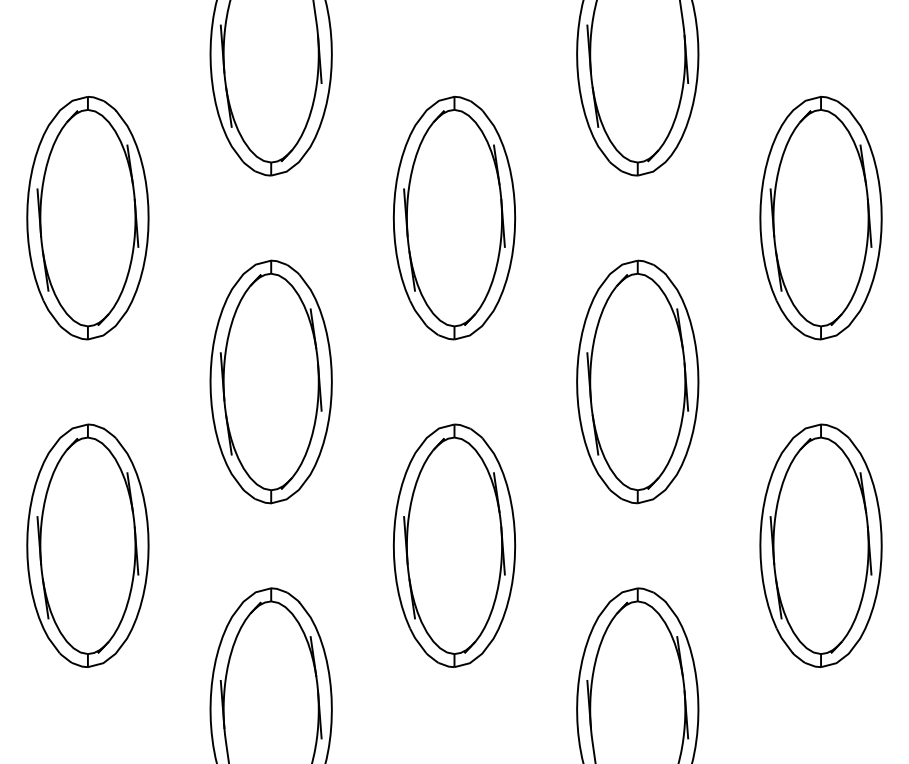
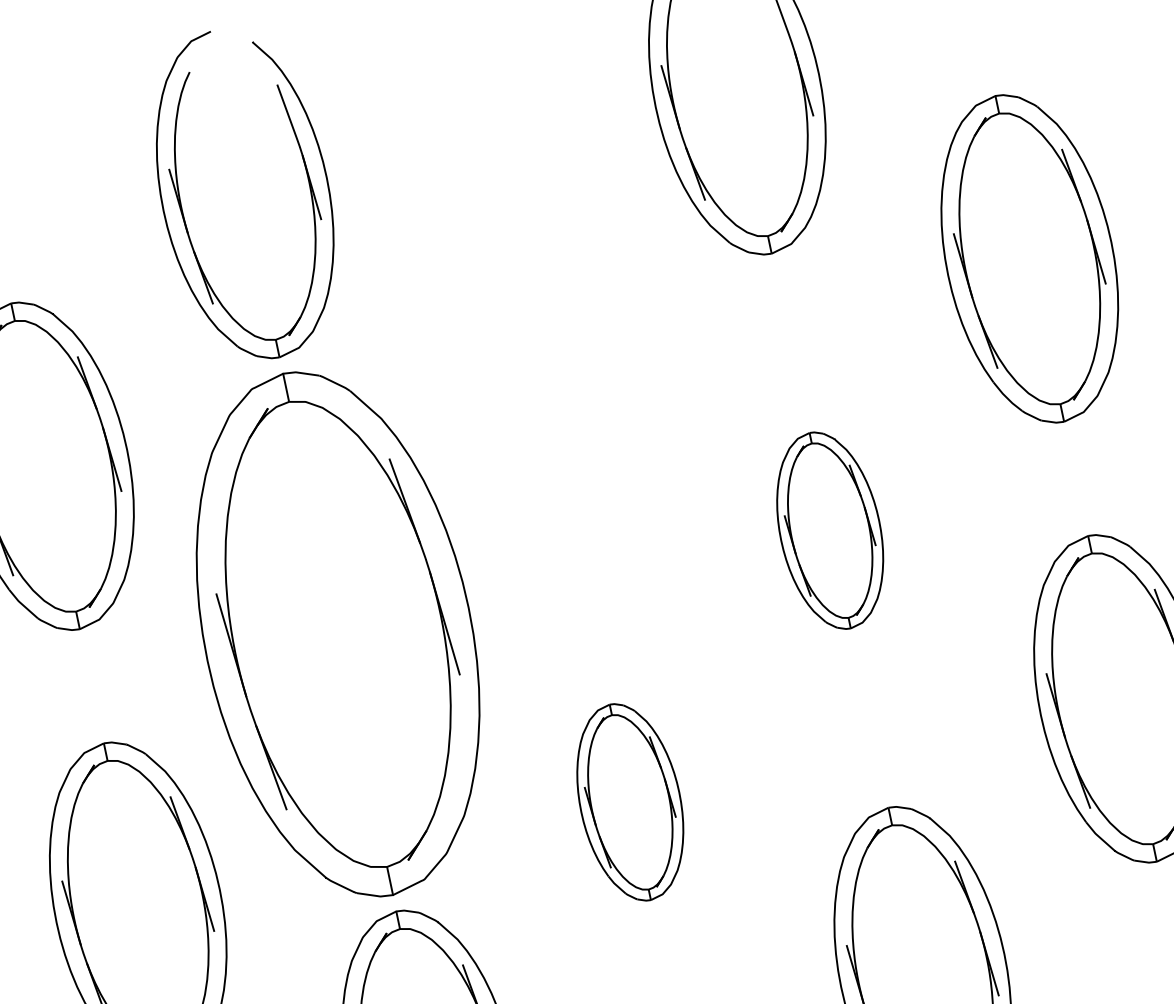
part: (454, 217) -> (537, 361), removed
part: (270, 381) -> (336, 633), size x1.6
part: (637, 381) -> (829, 530), size x0.6
part: (454, 545) -> (630, 802), size x0.6

